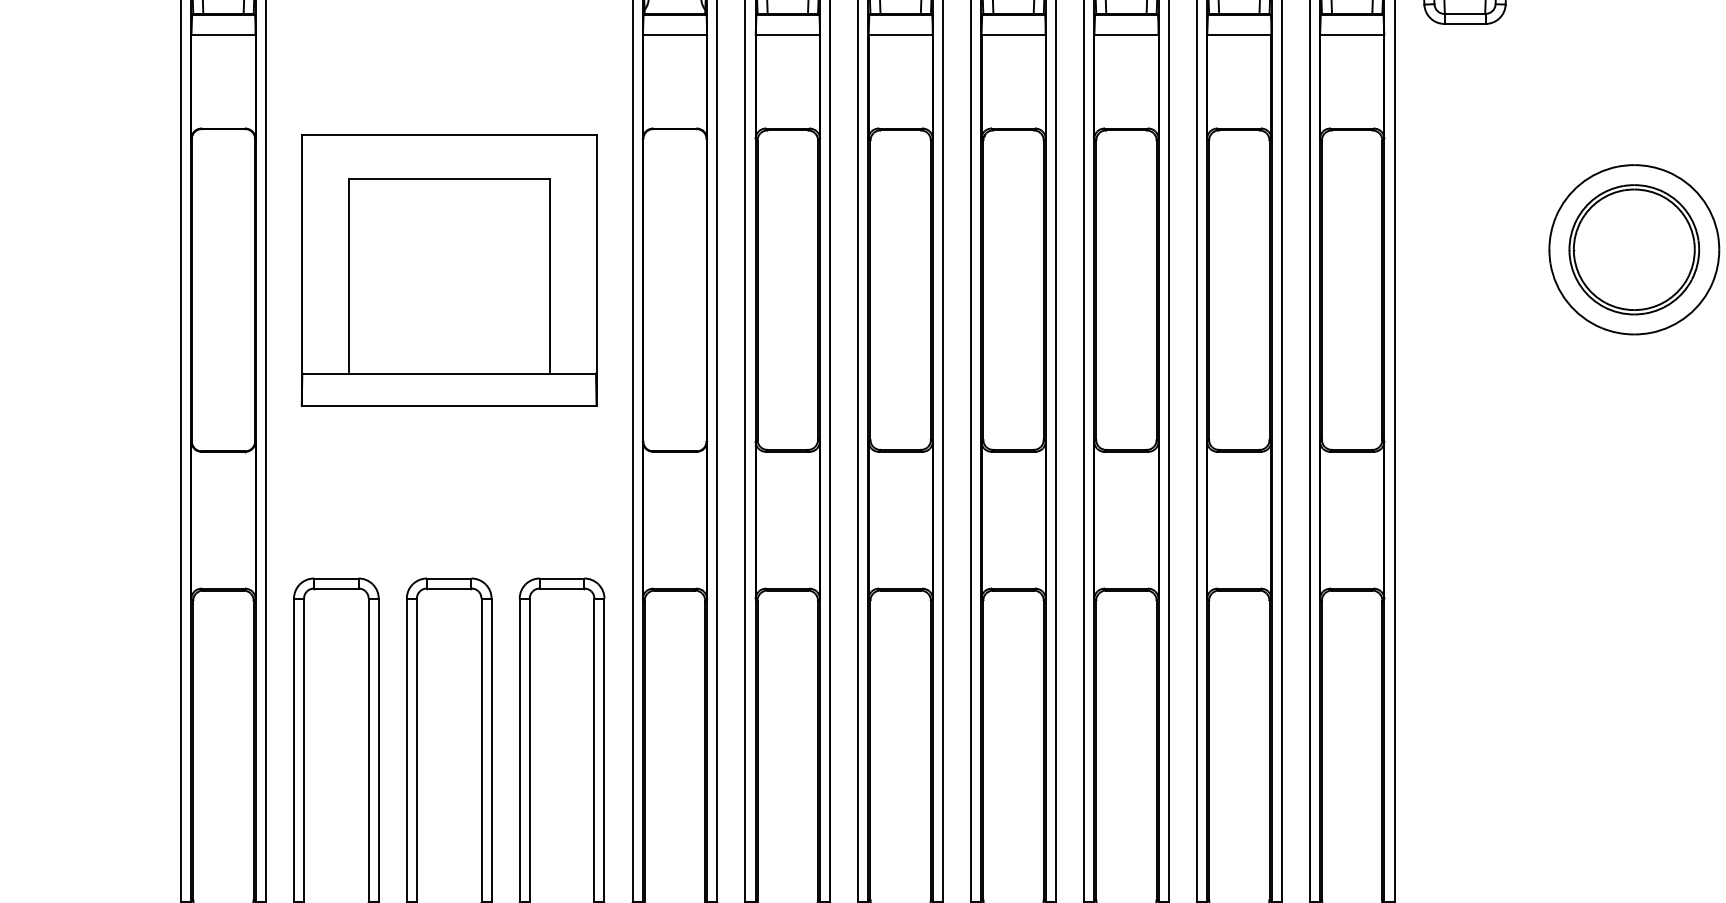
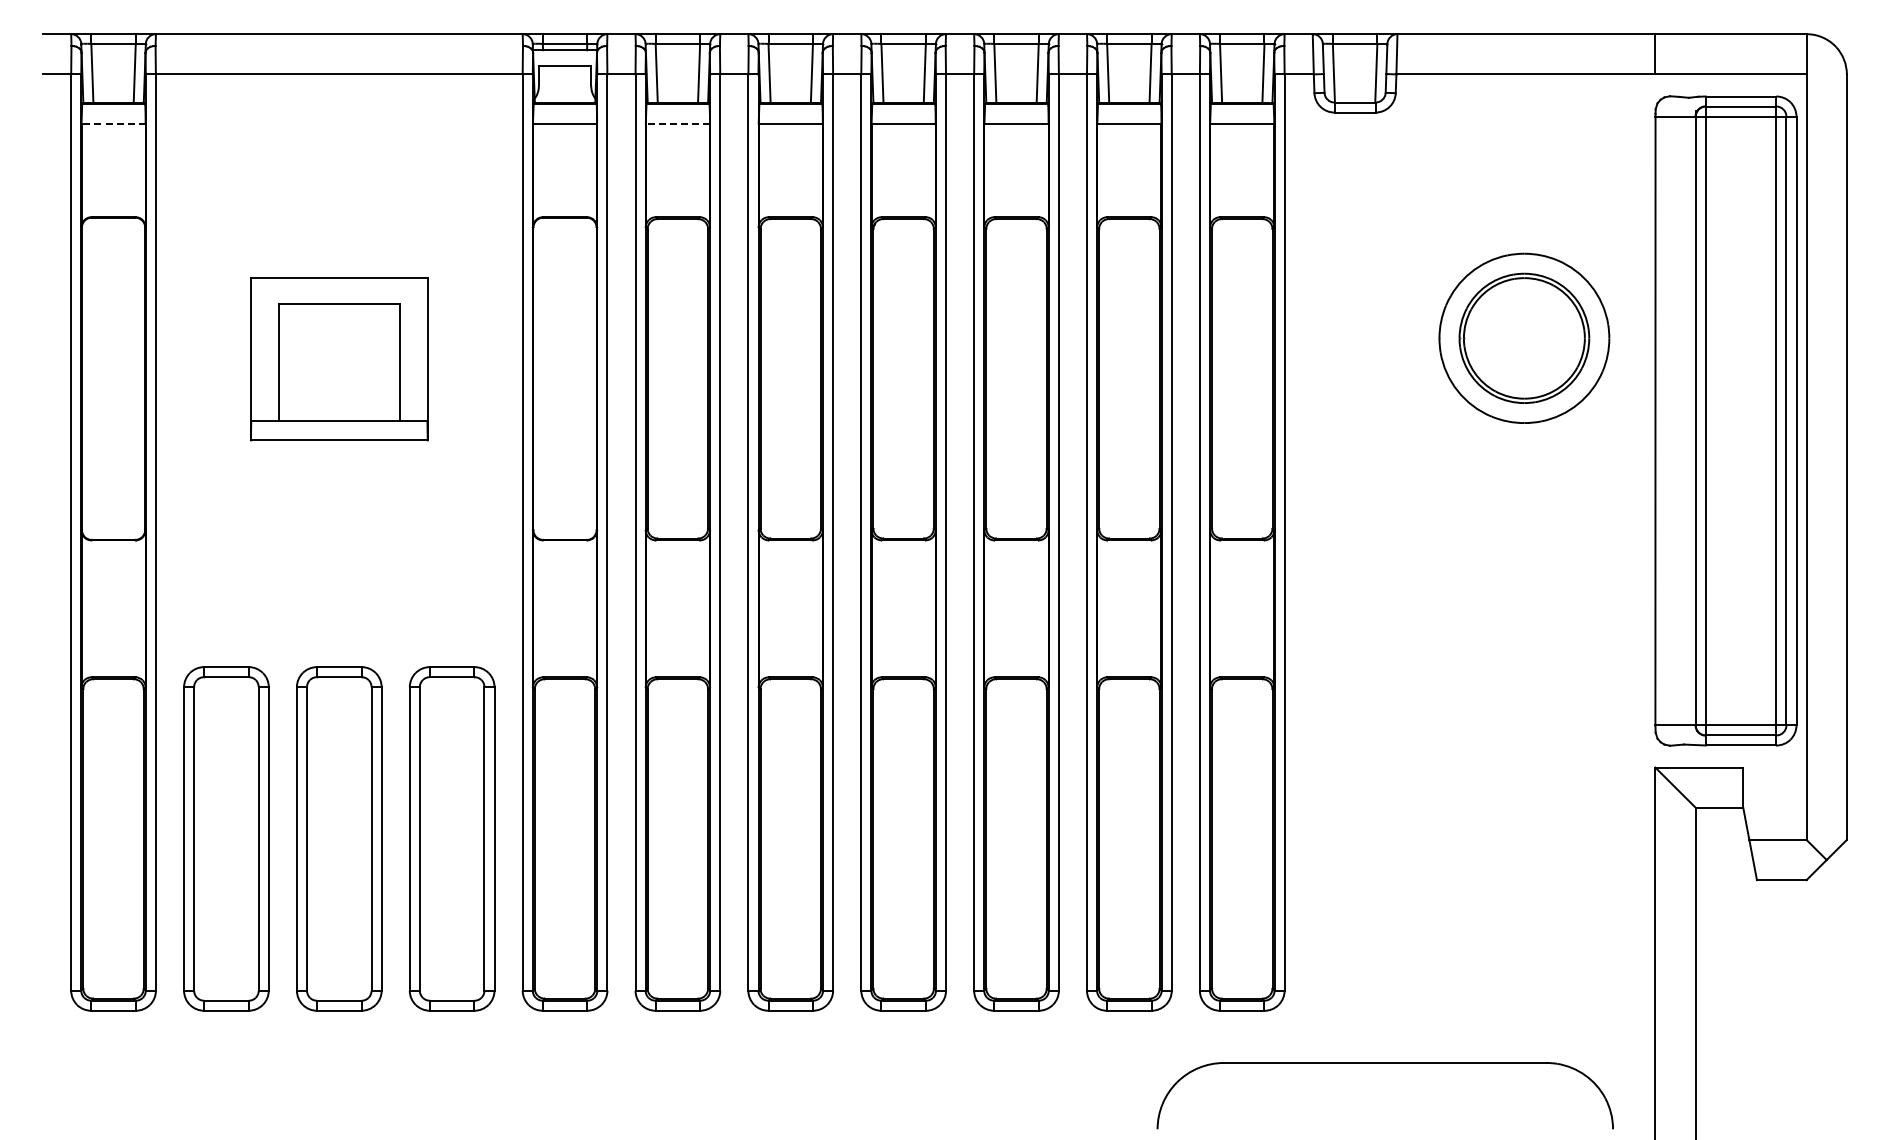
line: (223, 34) -> (113, 123), solid -> dashed
line: (787, 34) -> (677, 123), solid -> dashed
part: (449, 270) -> (339, 359), size x0.6

